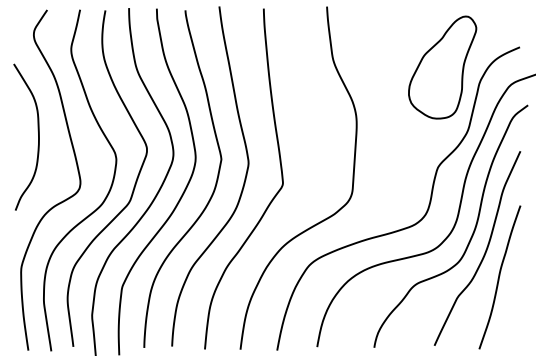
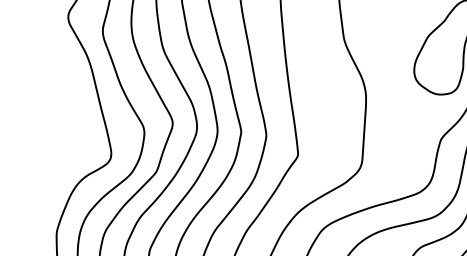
curve: (38, 136) -> (72, 111), removed

